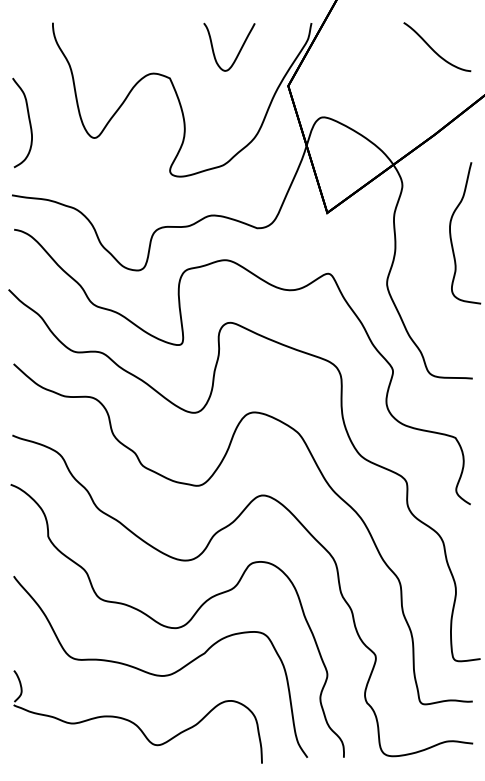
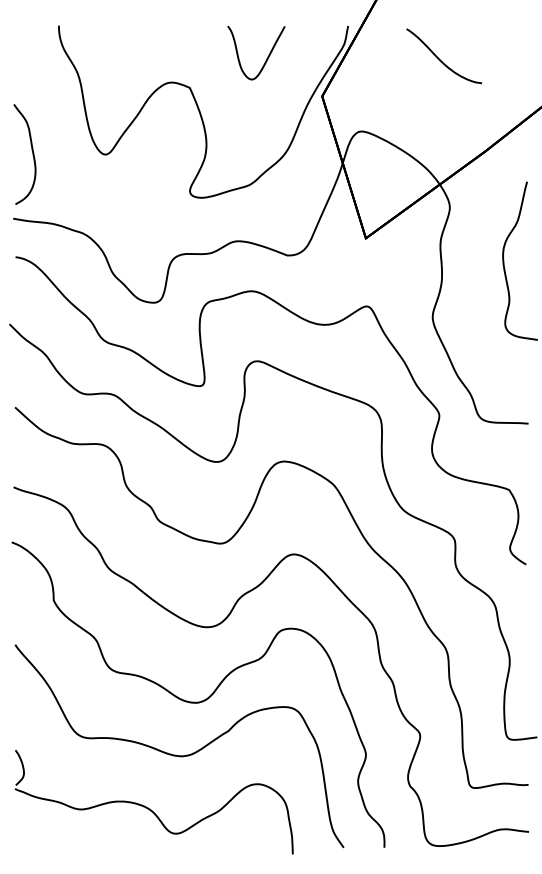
curve: (434, 50) -> (441, 60), moved
curve: (28, 120) -> (31, 151), moved

